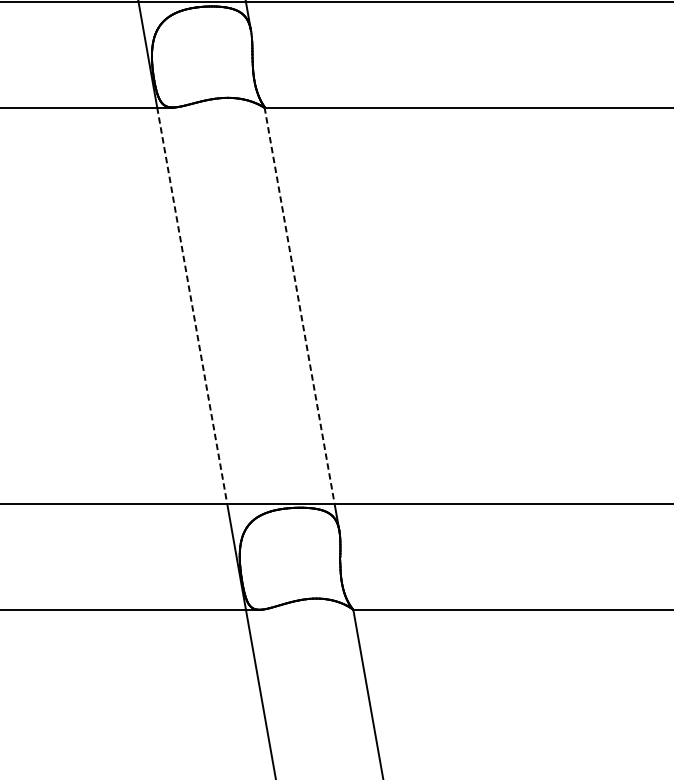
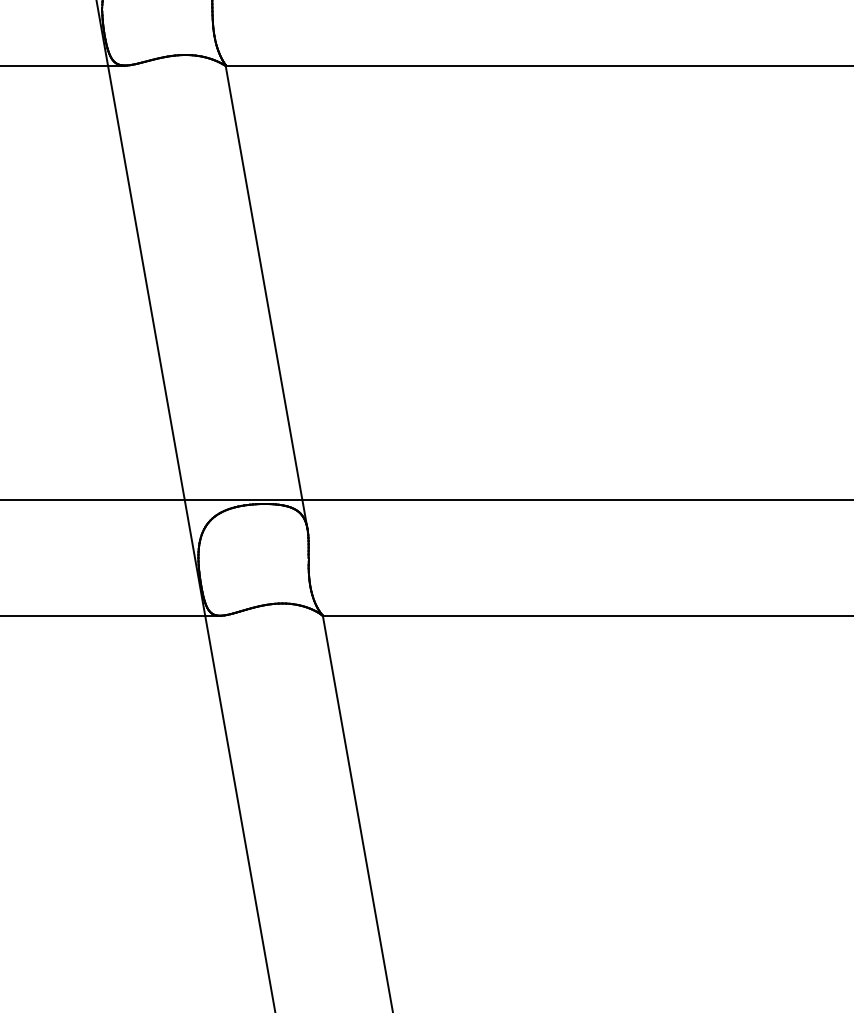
line: (192, 305) -> (146, 282), dashed -> solid
line: (300, 305) -> (264, 282), dashed -> solid

